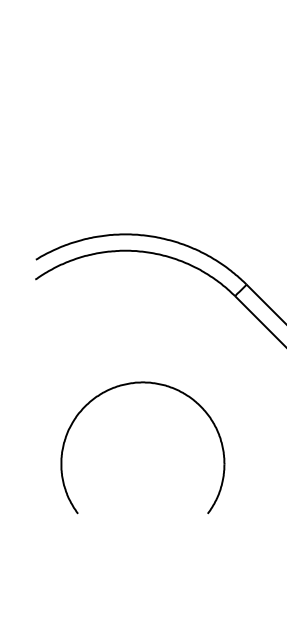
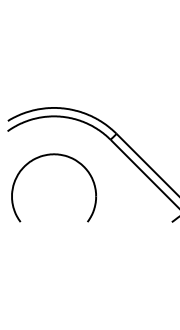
part: (143, 384) -> (54, 155), moved

